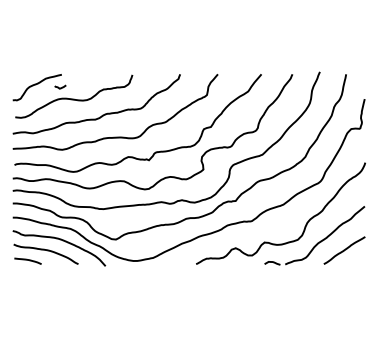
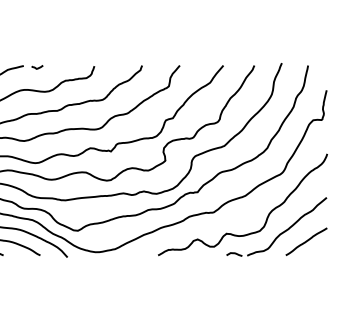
curve: (60, 87) -> (37, 67), moved

